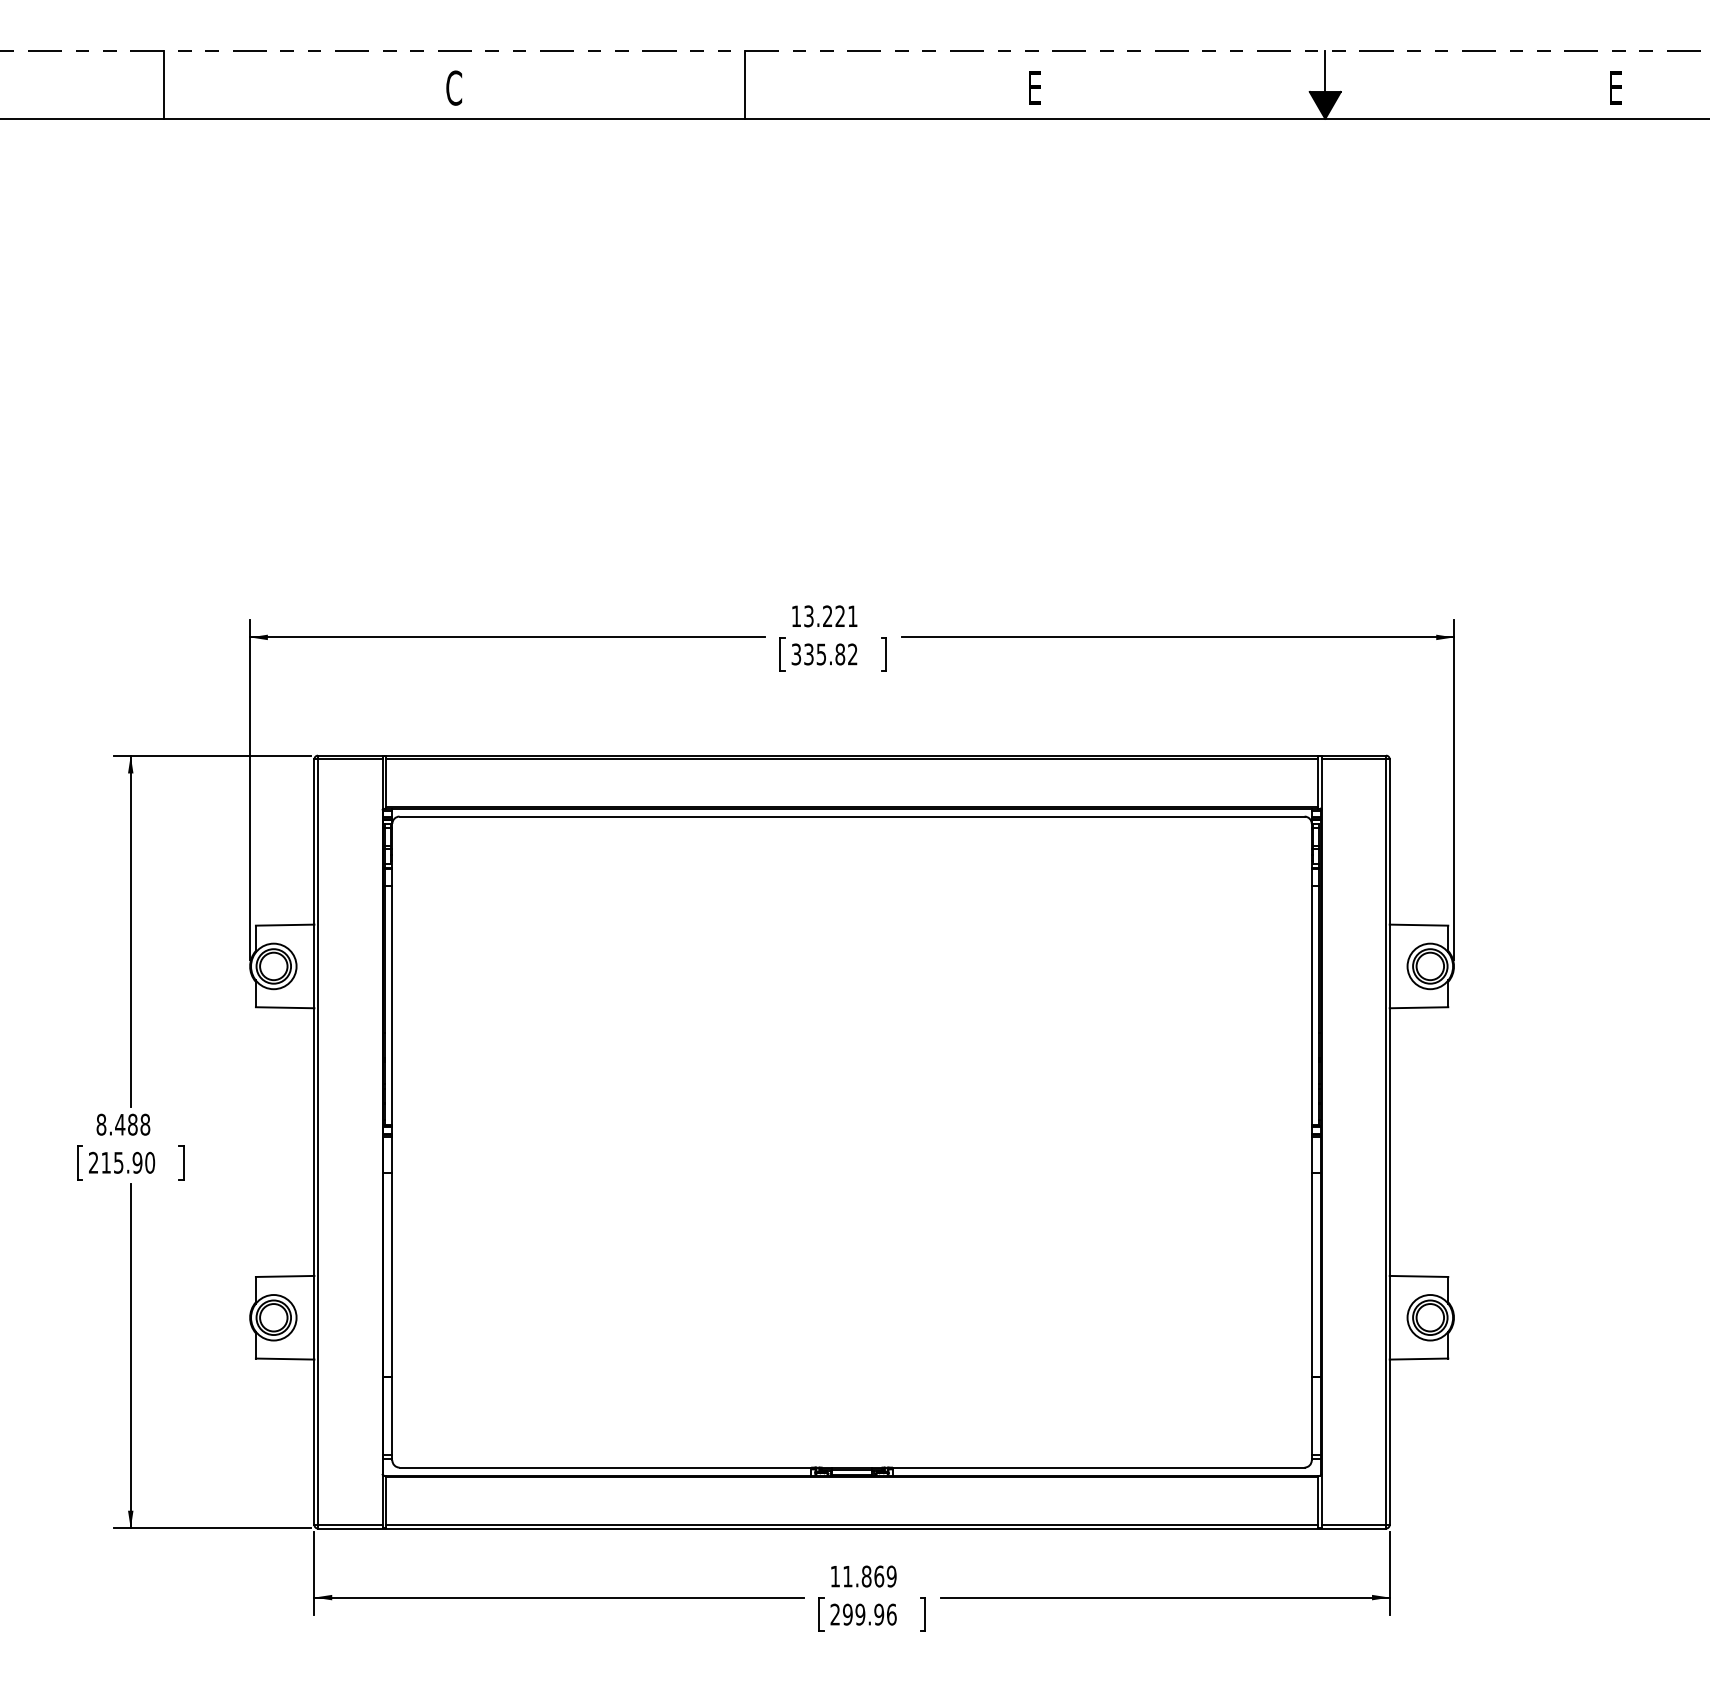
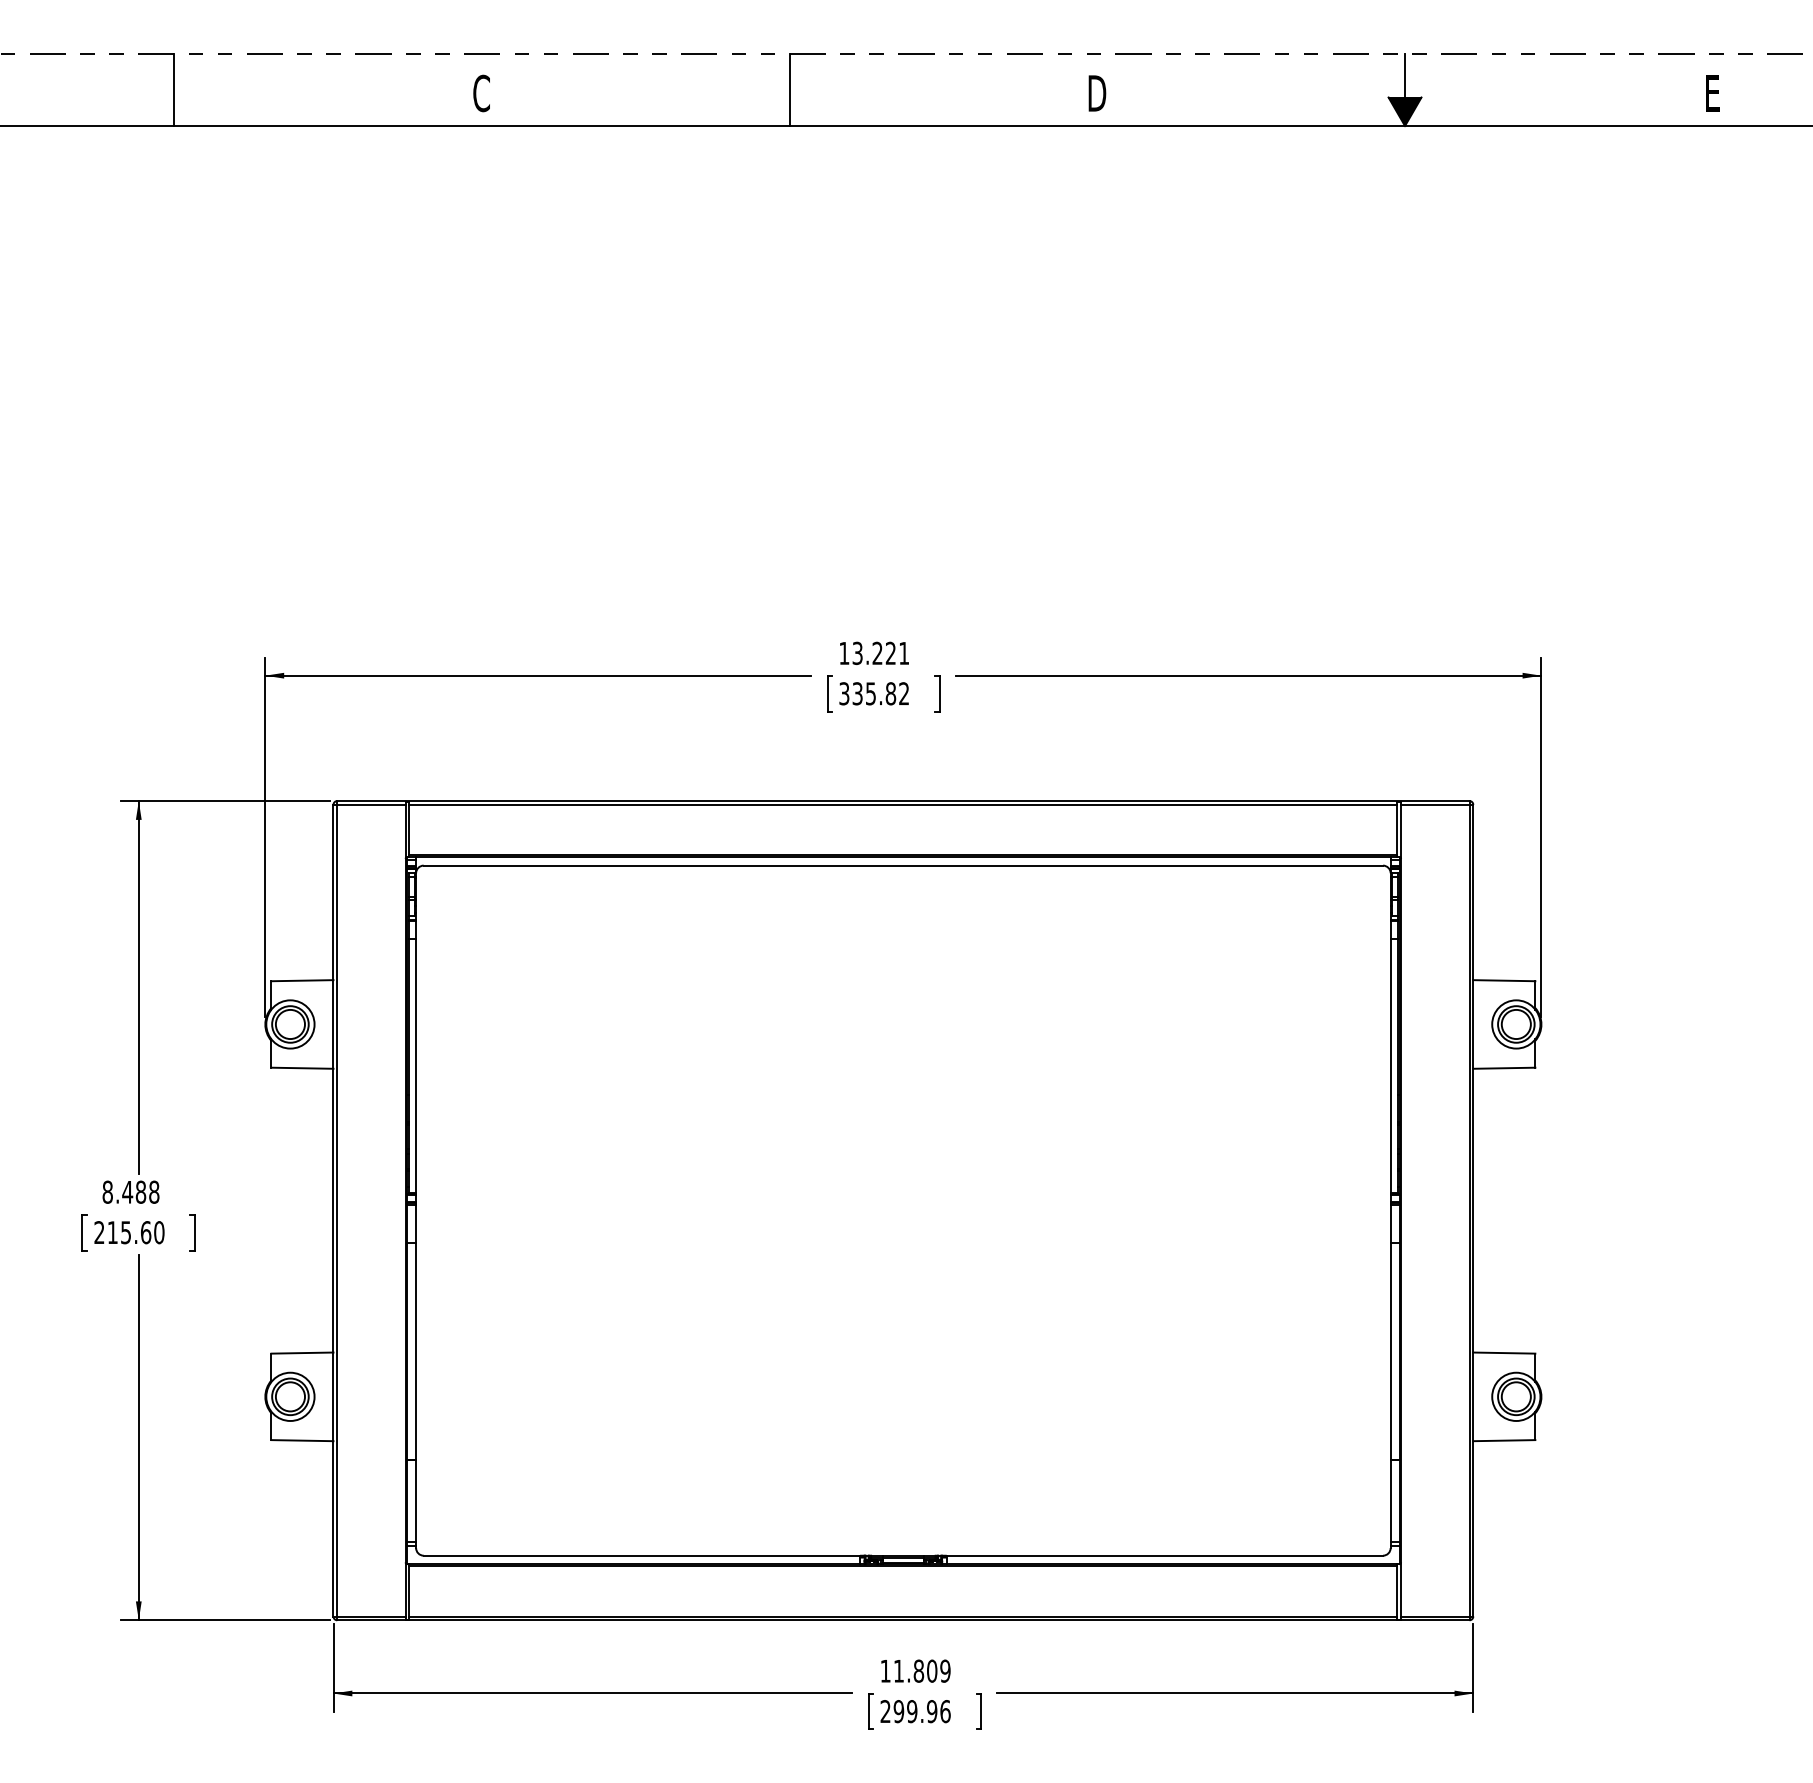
text: (1035, 88) -> (1097, 93), E -> D
text: (137, 1162) -> (145, 1232), 215.90 -> 215.60
text: (879, 1575) -> (932, 1670), 11.869 -> 11.809

